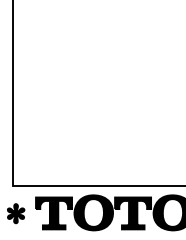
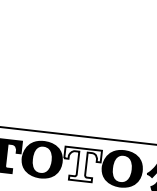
fill: (133, 213) -> (82, 164), removed

